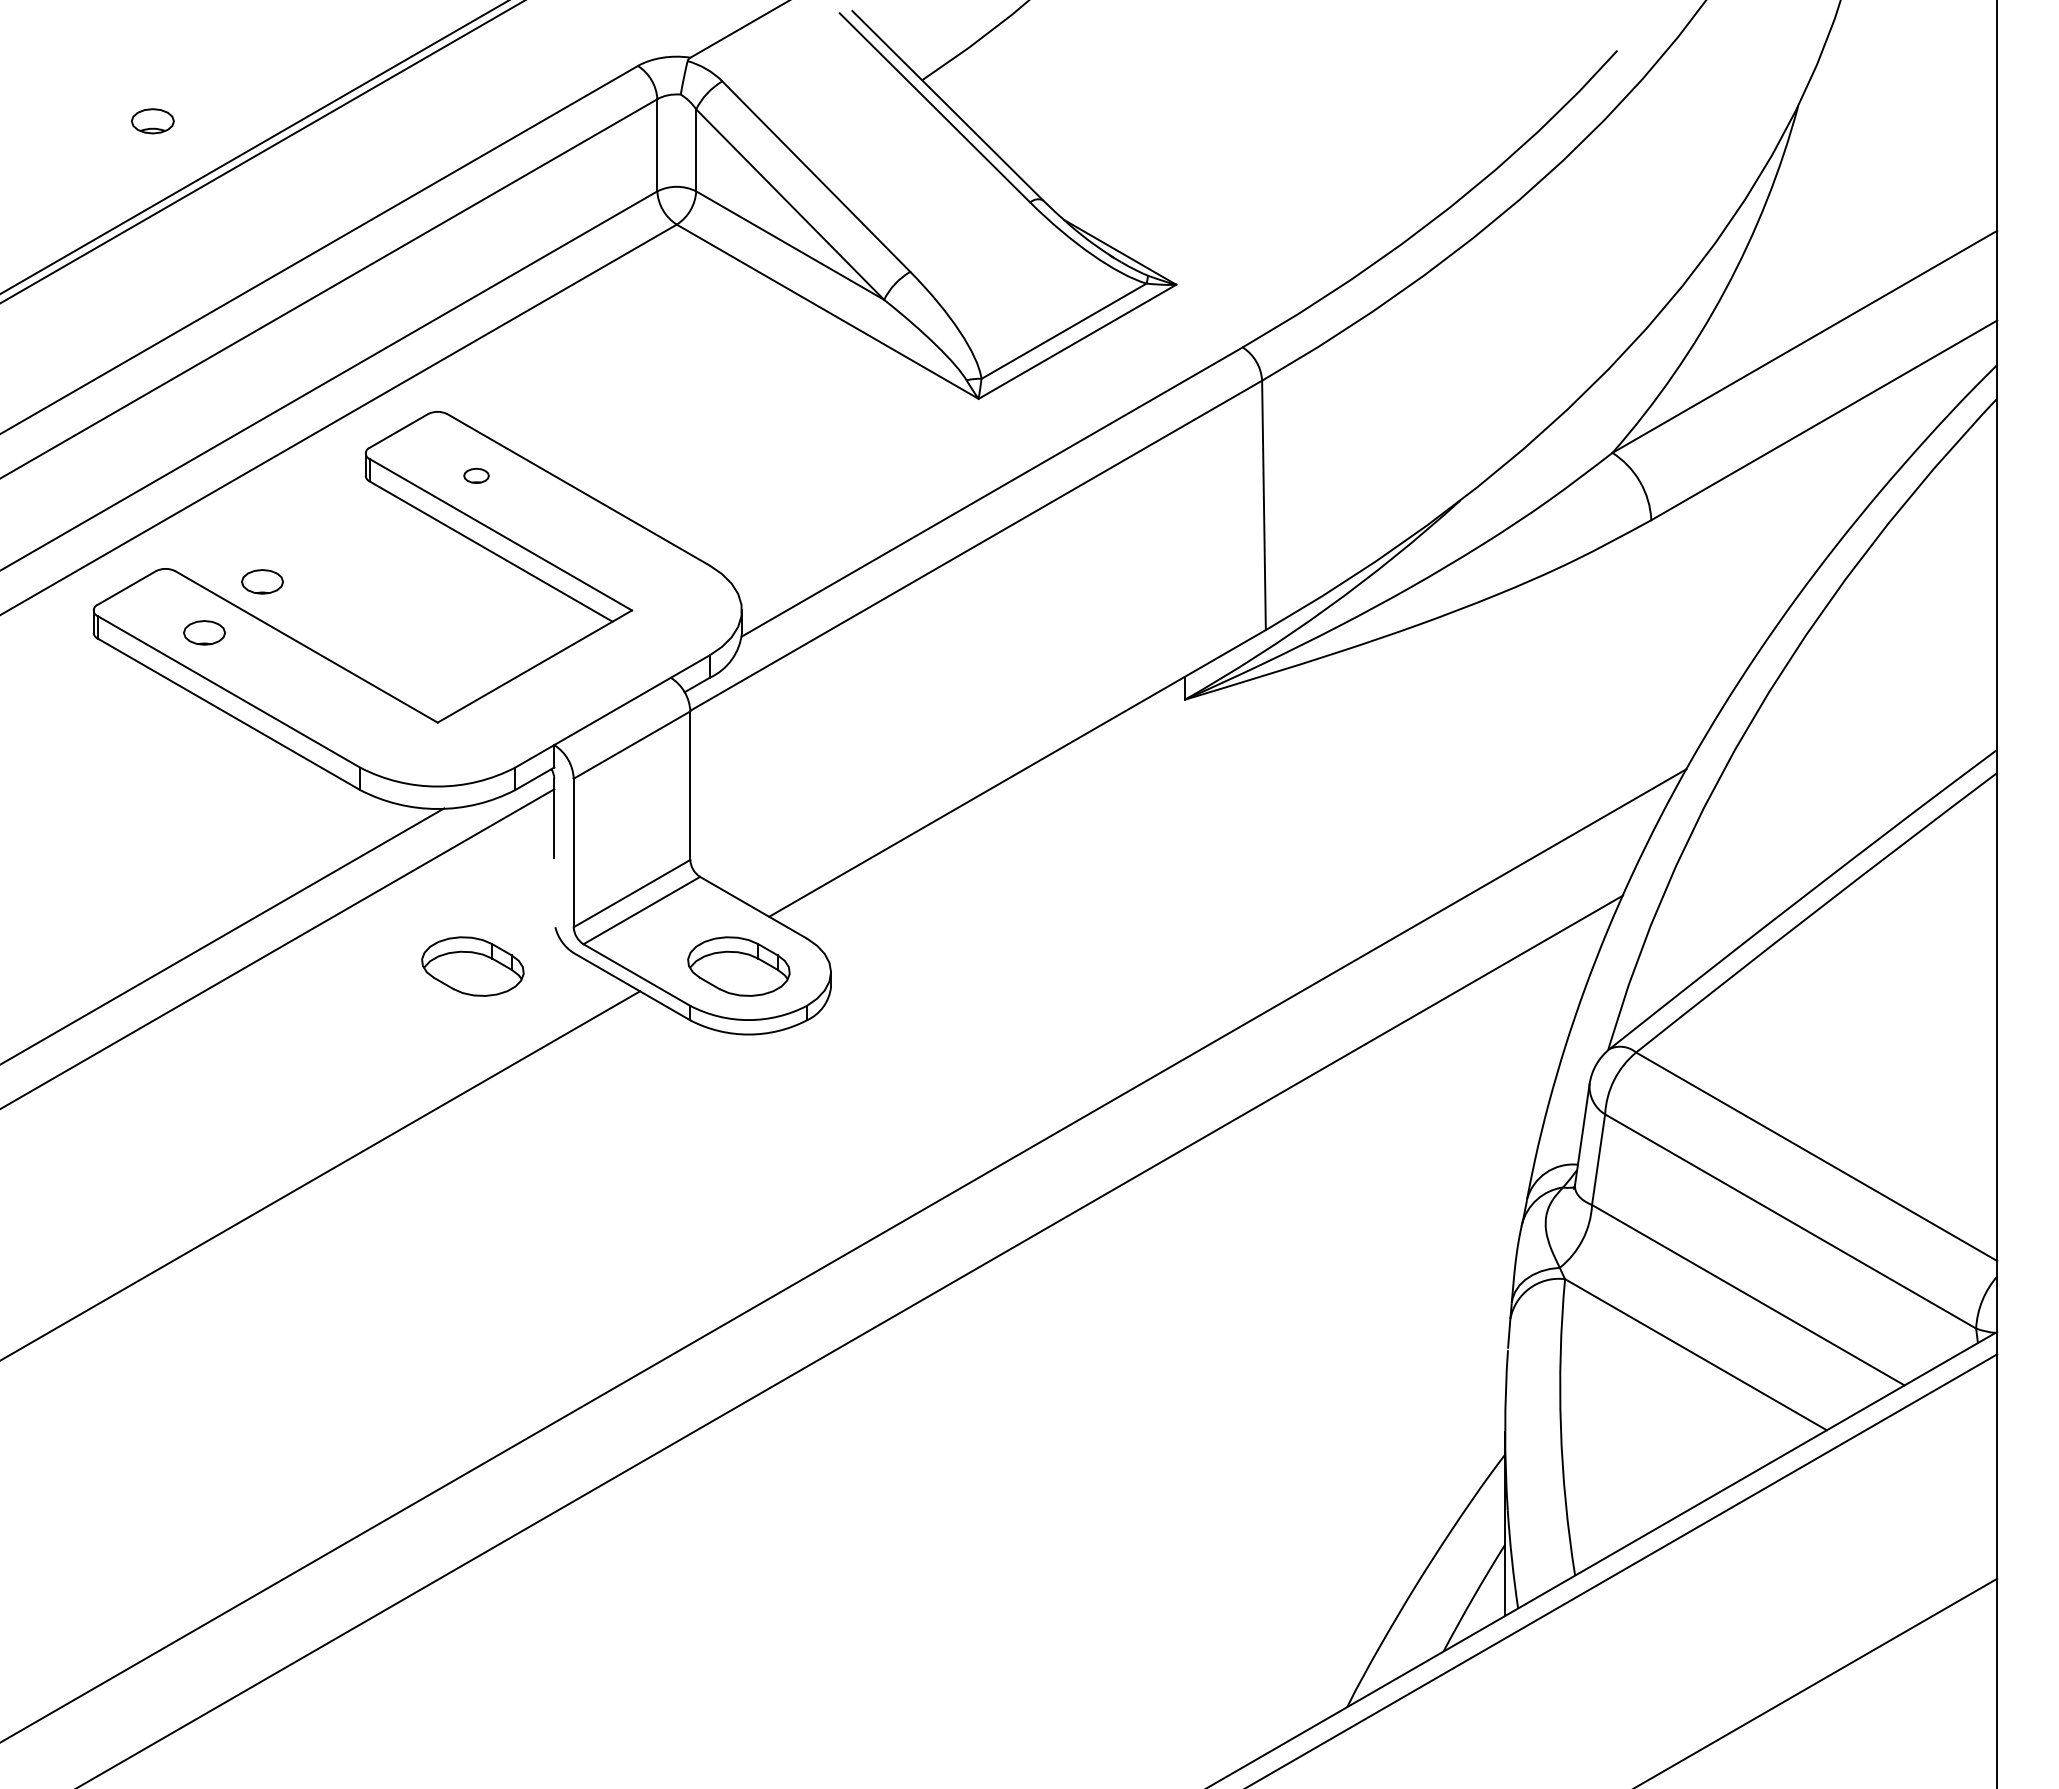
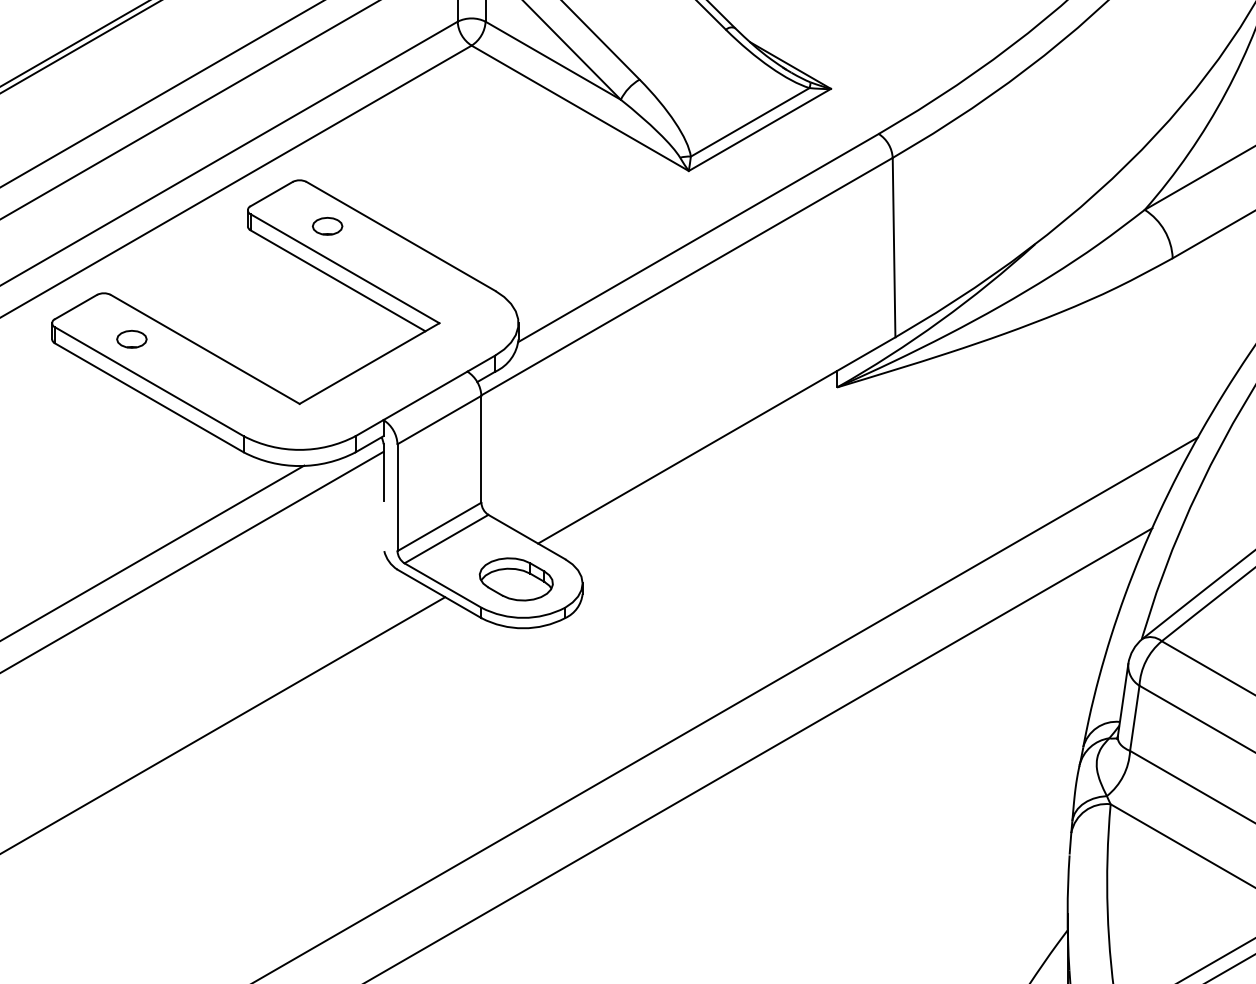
part: (476, 475) -> (327, 226), size x1.67
part: (262, 581) -> (173, 302), removed
part: (472, 966) -> (324, 579), removed

